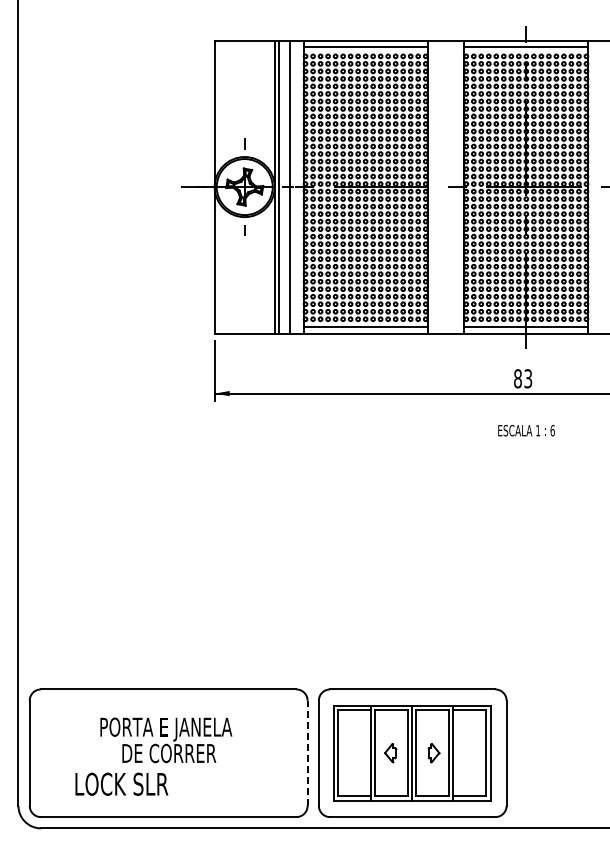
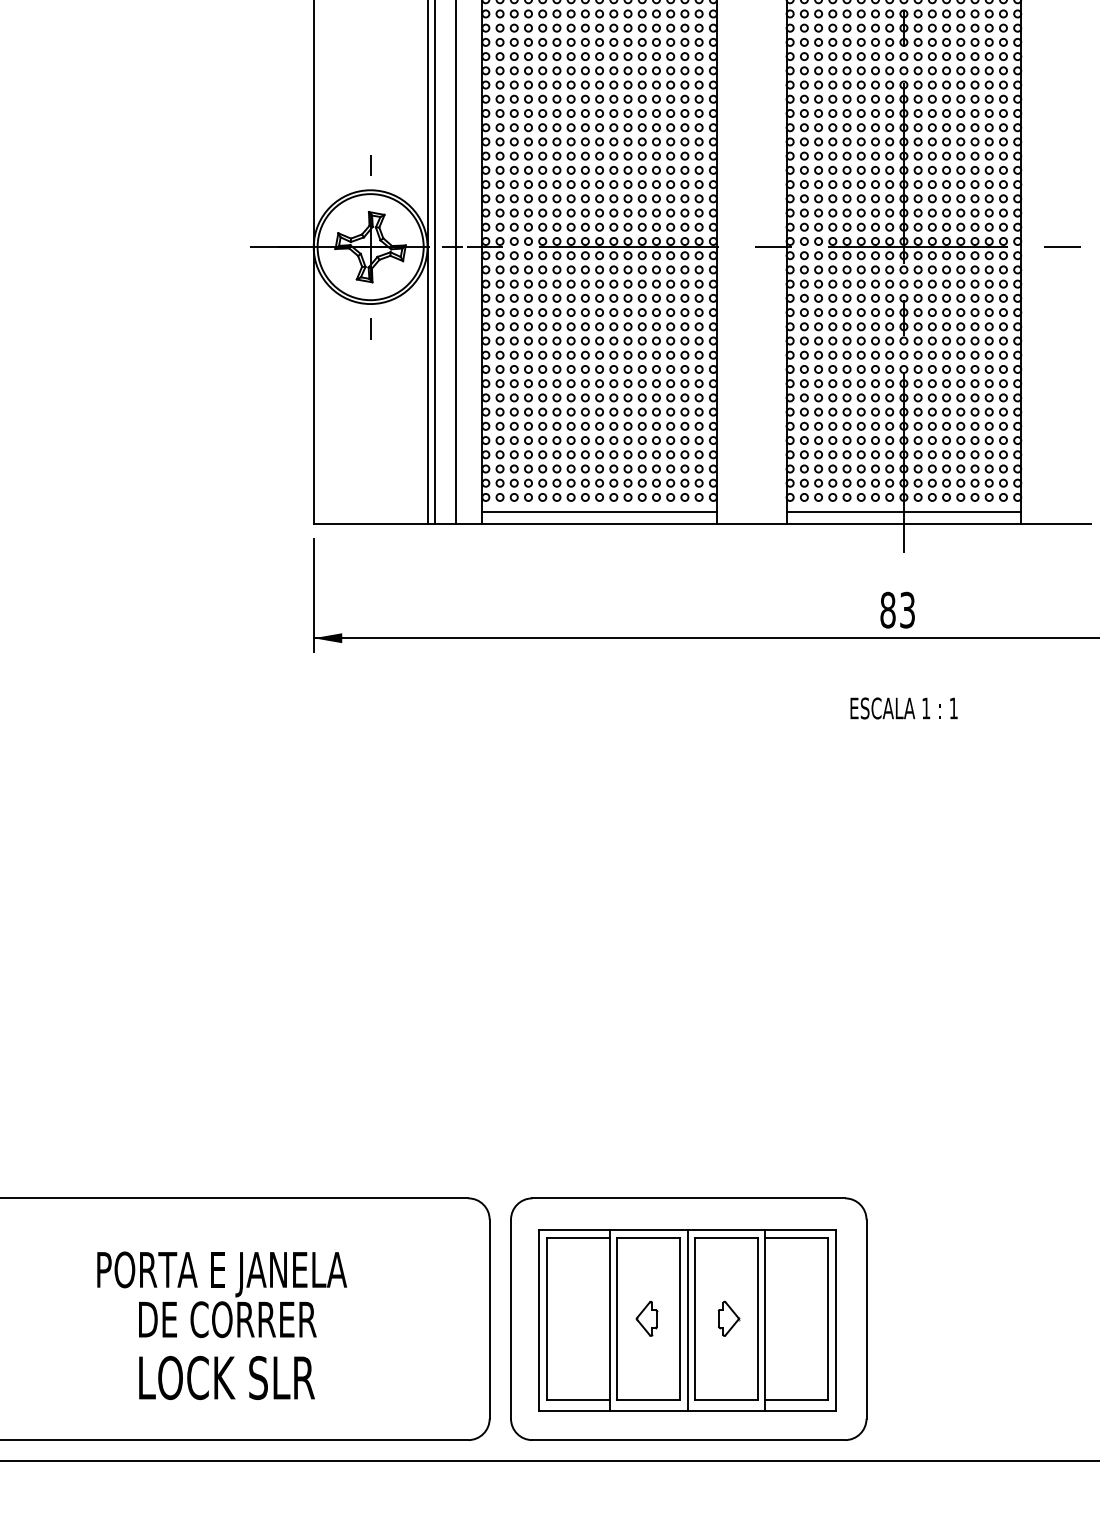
text: (552, 430) -> (953, 708), 6 -> 1
line: (307, 753) -> (489, 1319), dashed -> solid
text: (121, 783) -> (226, 1376), moved

